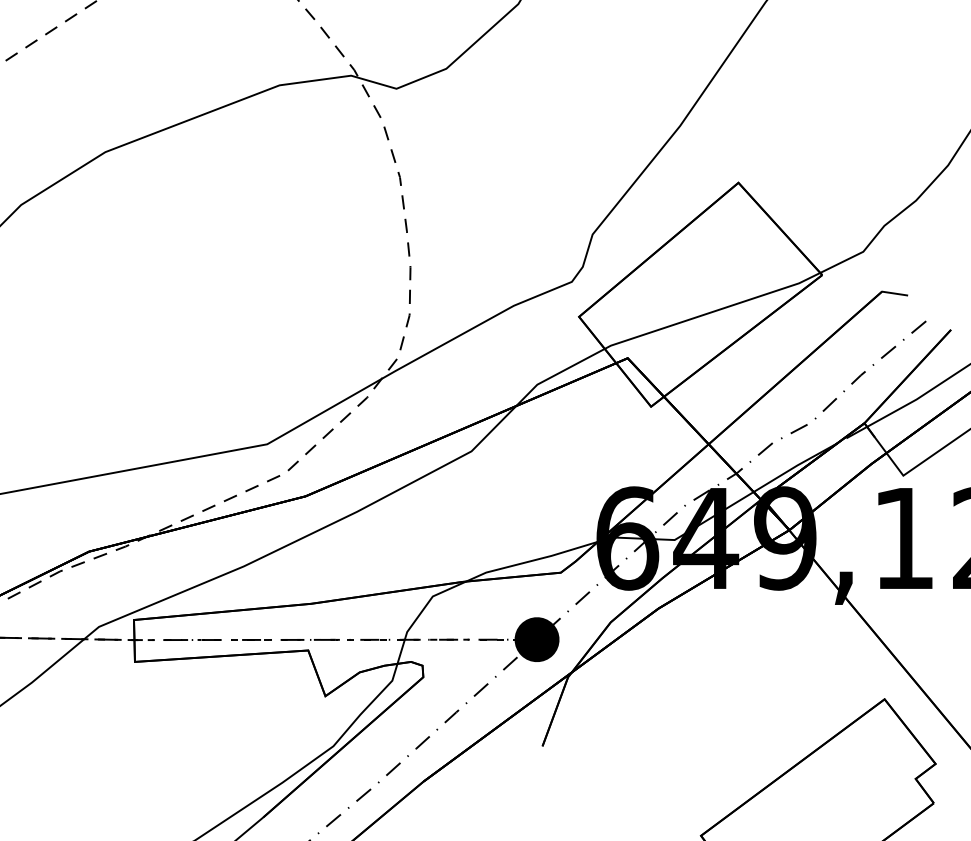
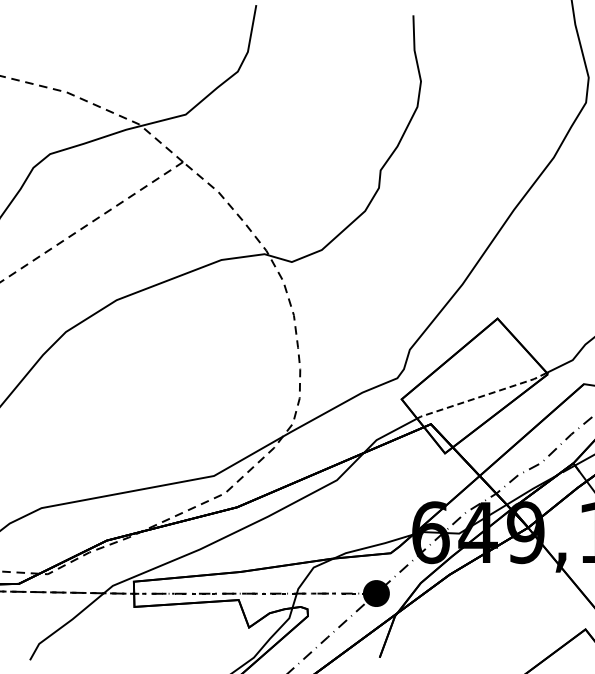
line: (713, 312) -> (482, 396), solid -> dashed

